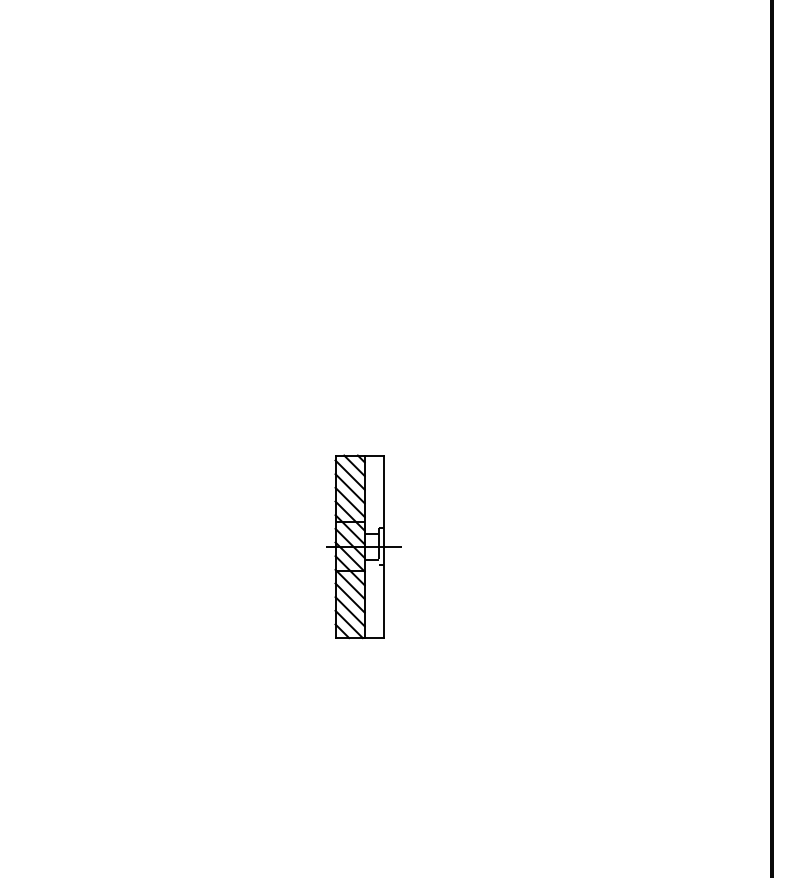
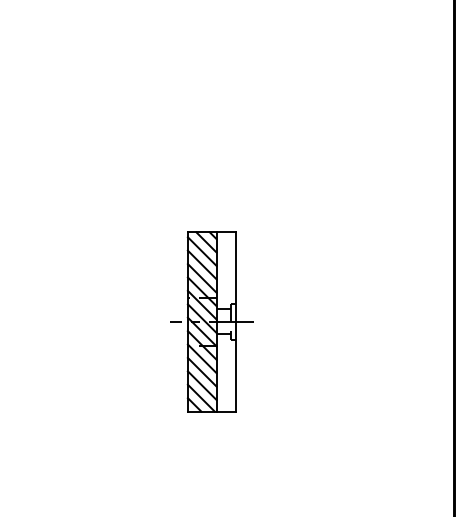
part: (359, 546) -> (211, 321), size x1.67

